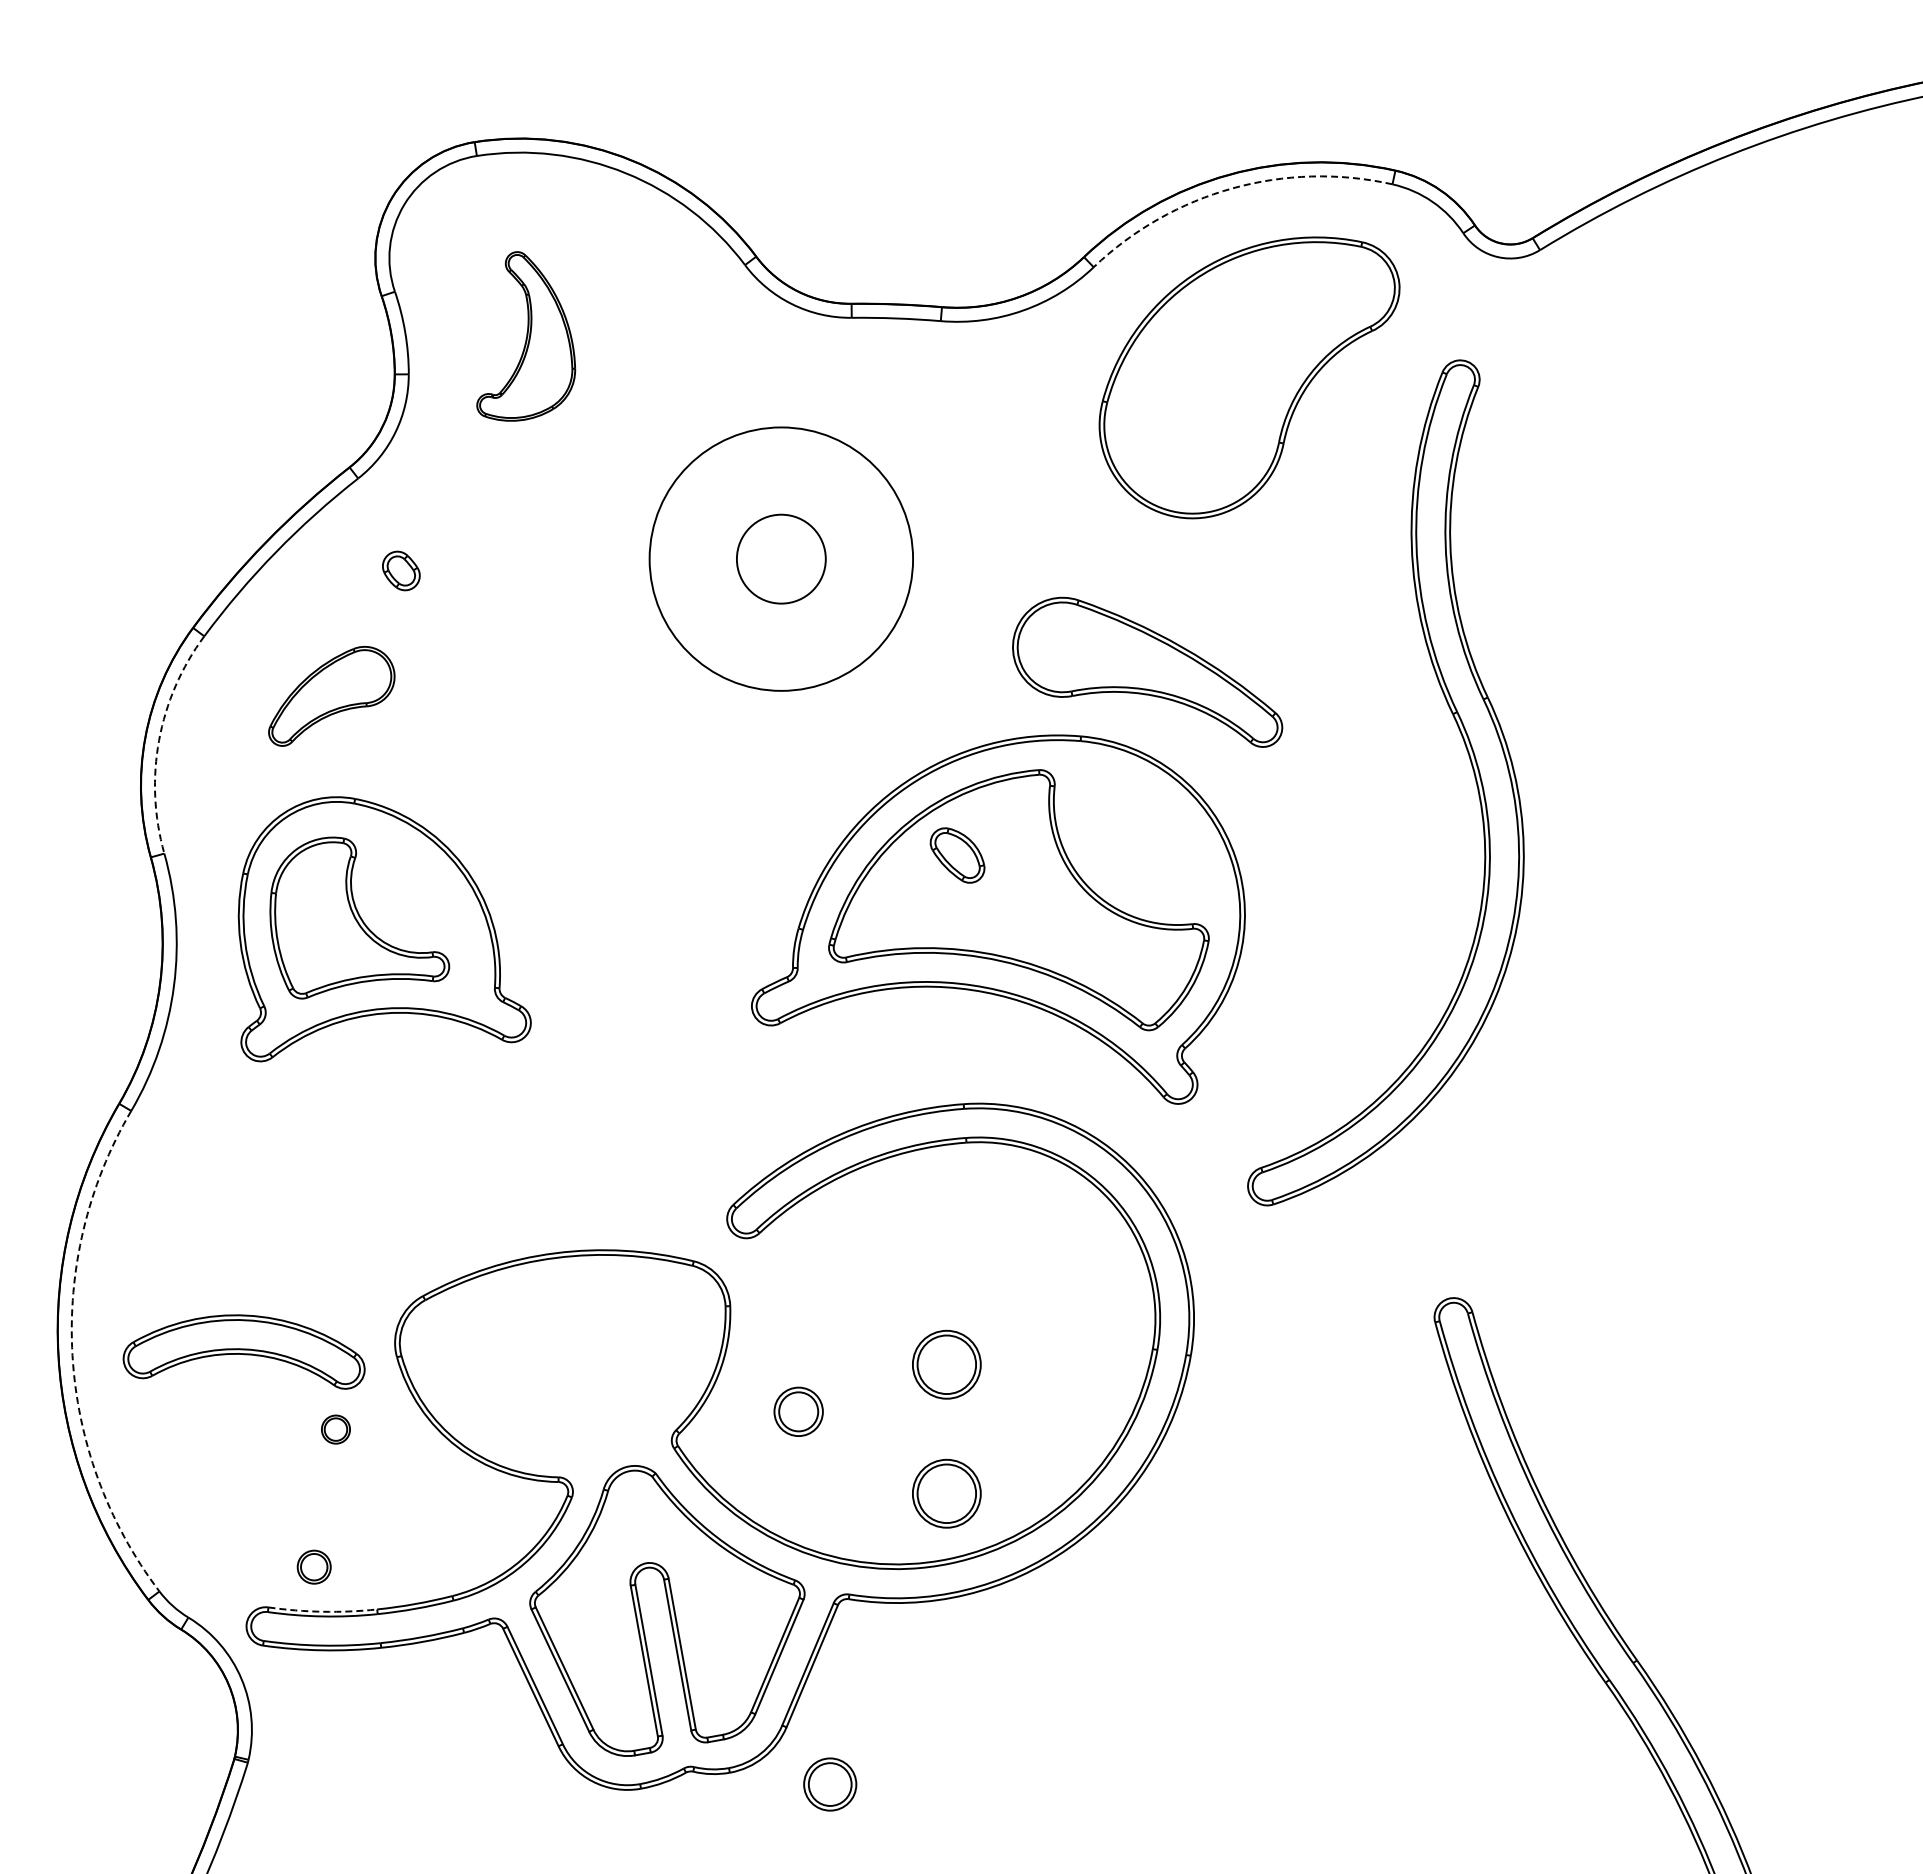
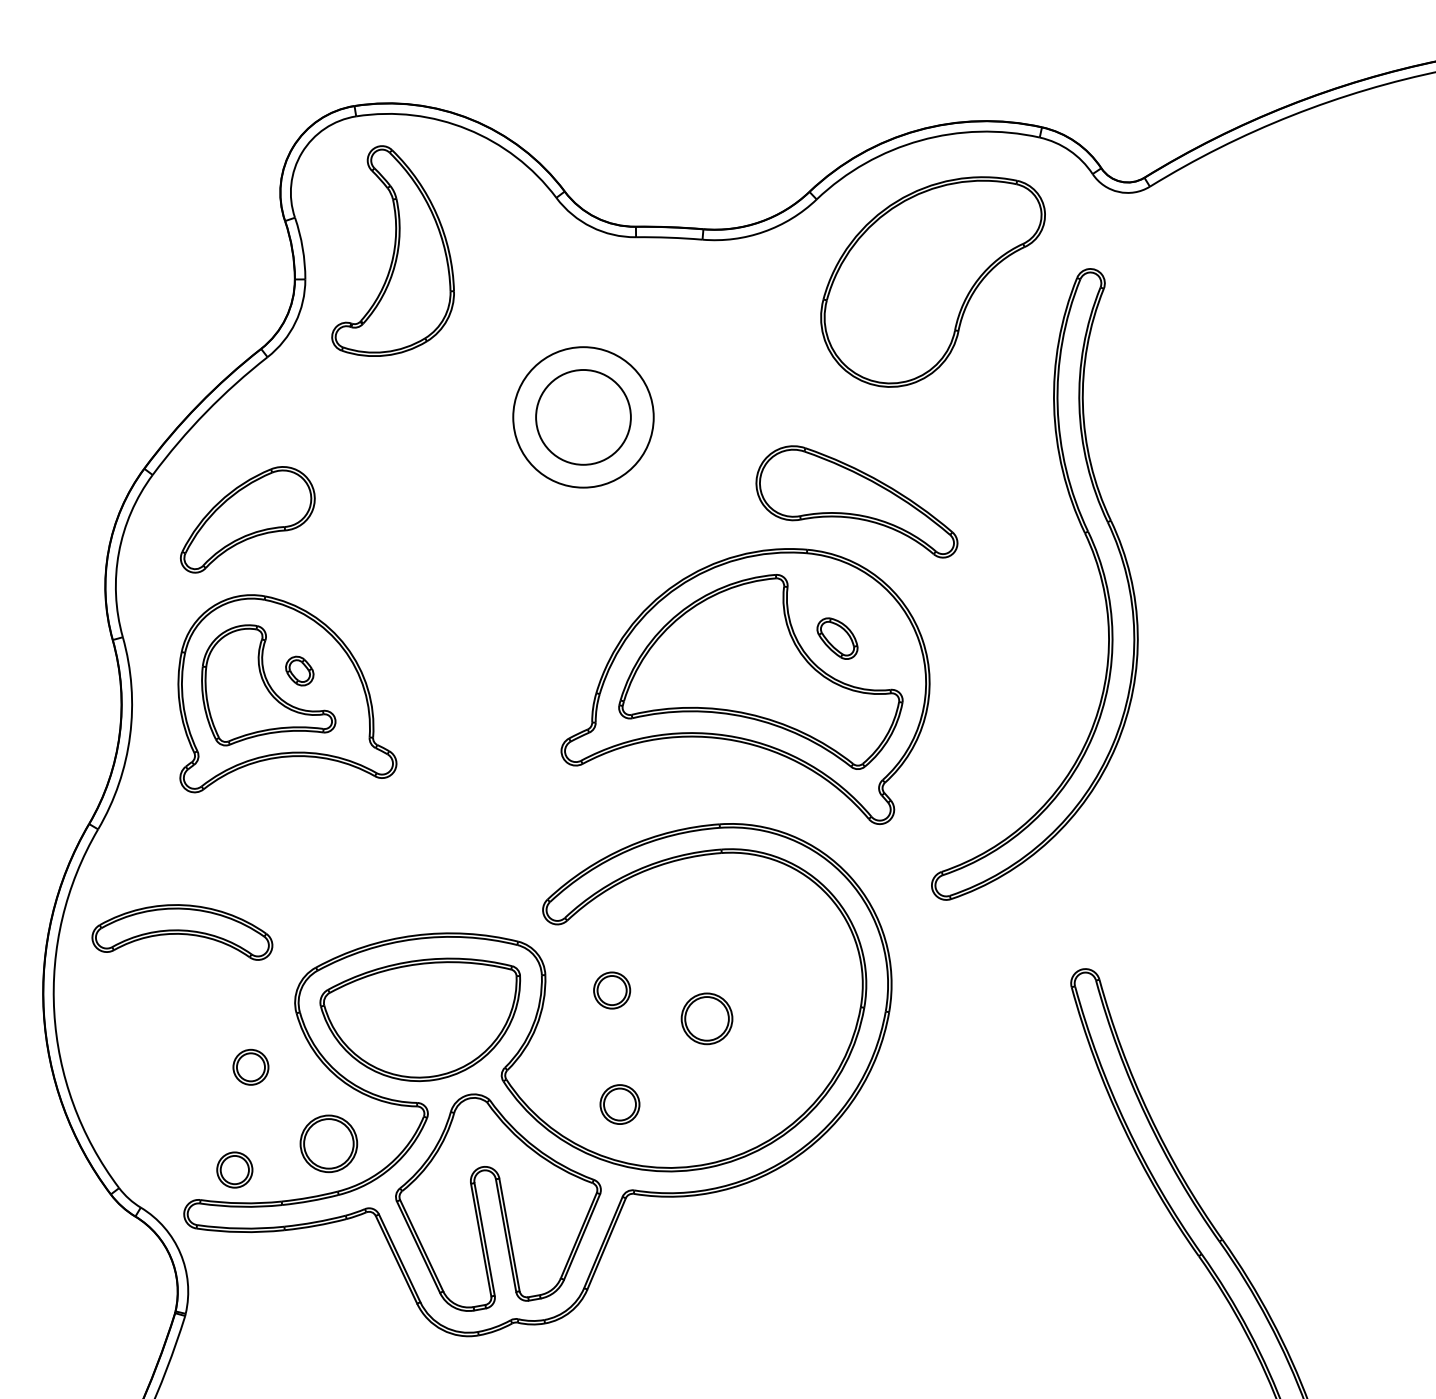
arc: (1232, 188) -> (920, 140), dashed -> solid
part: (525, 336) -> (392, 251), size x1.67
circle: (780, 558) -> (582, 416), size x1.43
circle: (781, 559) -> (583, 417), size x0.71
part: (401, 570) -> (299, 670), moved
part: (331, 696) -> (247, 519), size x1.43
arc: (159, 740) -> (119, 552), dashed -> solid
part: (957, 855) -> (837, 638), moved
part: (243, 1351) -> (181, 932), moved
arc: (72, 1355) -> (54, 1011), dashed -> solid
part: (562, 1366) -> (420, 1020), added
part: (798, 1411) -> (611, 990), moved
part: (335, 1429) -> (250, 1067), size x1.67
part: (946, 1493) -> (706, 1114), removed
part: (440, 1531) -> (329, 1143), added
part: (313, 1566) -> (234, 1169), size x1.43
arc: (322, 1611) -> (240, 1203), dashed -> solid
part: (830, 1784) -> (620, 1104), moved

